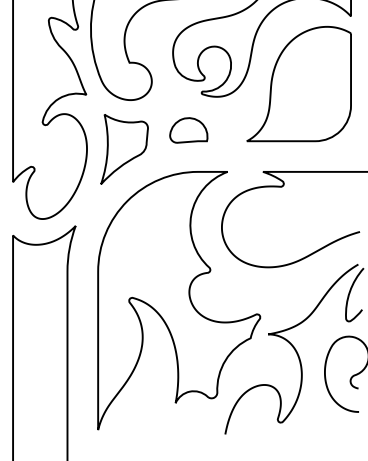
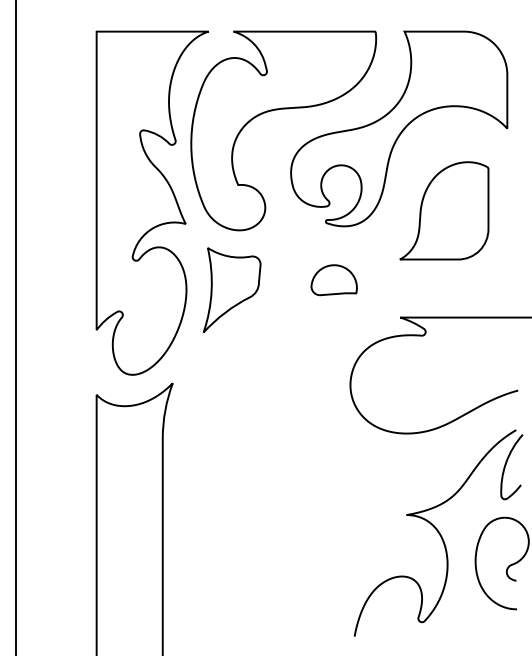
part: (299, 83) -> (444, 210), size x0.7
part: (188, 130) -> (333, 280), moved
part: (179, 300) -> (298, 473), removed

